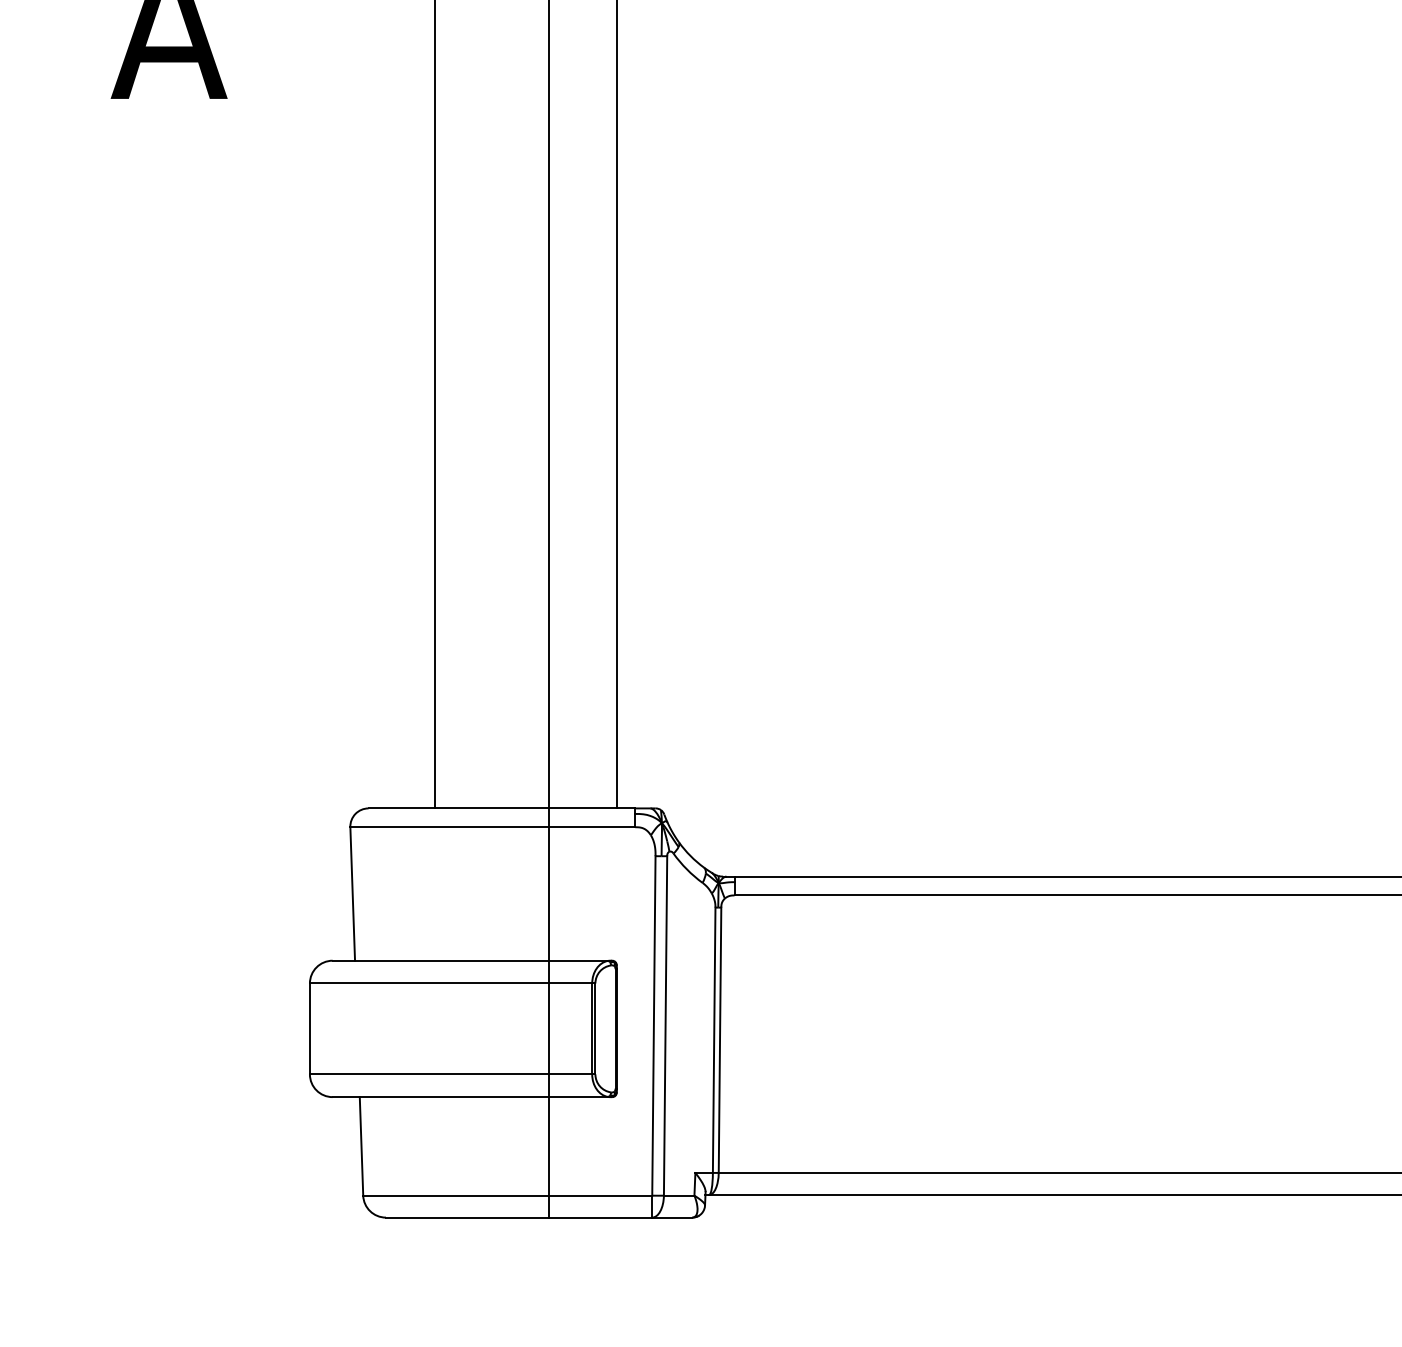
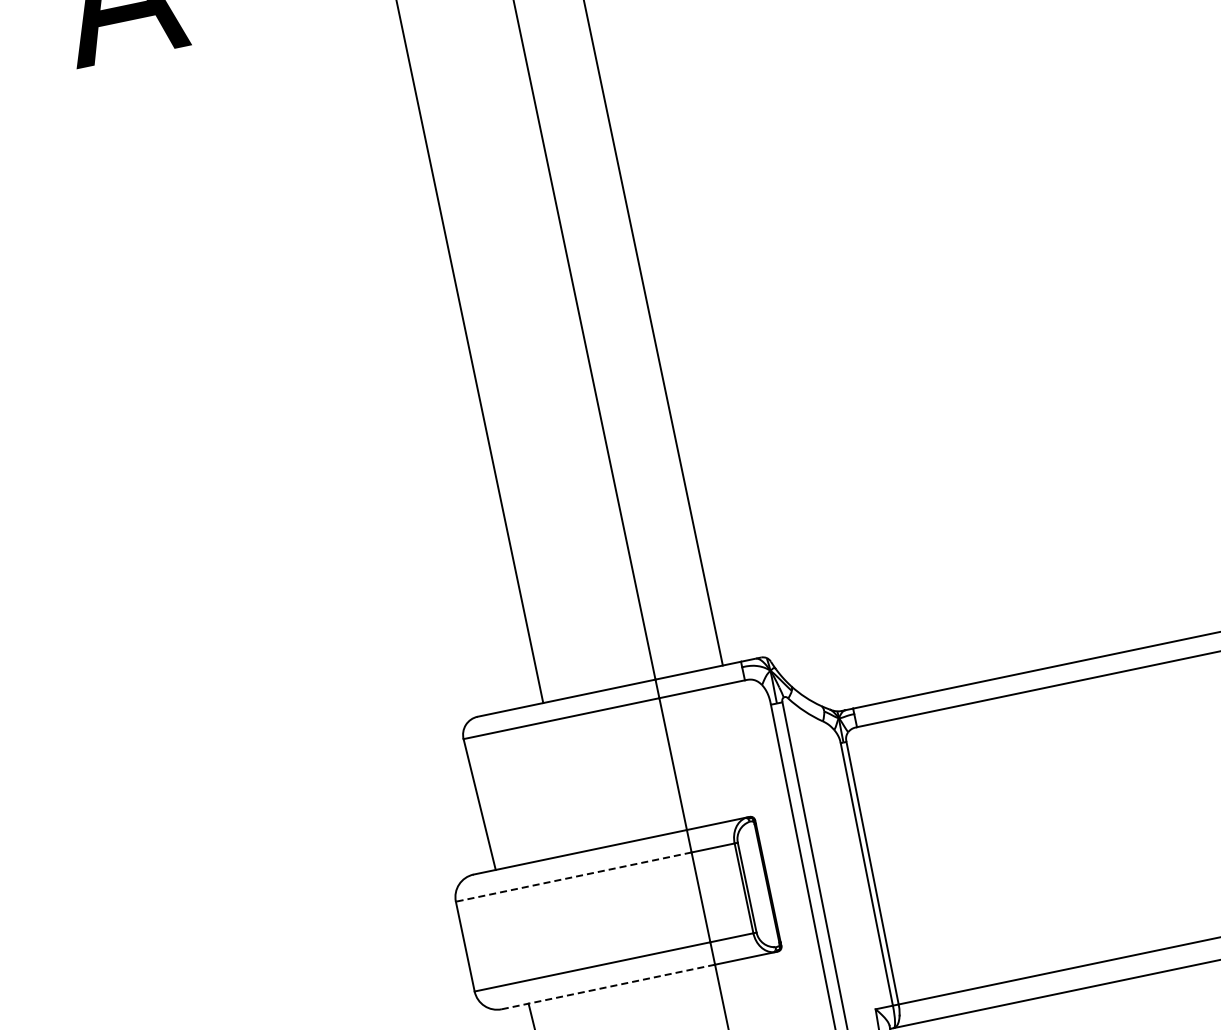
line: (428, 983) -> (573, 877), solid -> dashed
line: (440, 1097) -> (608, 987), solid -> dashed

